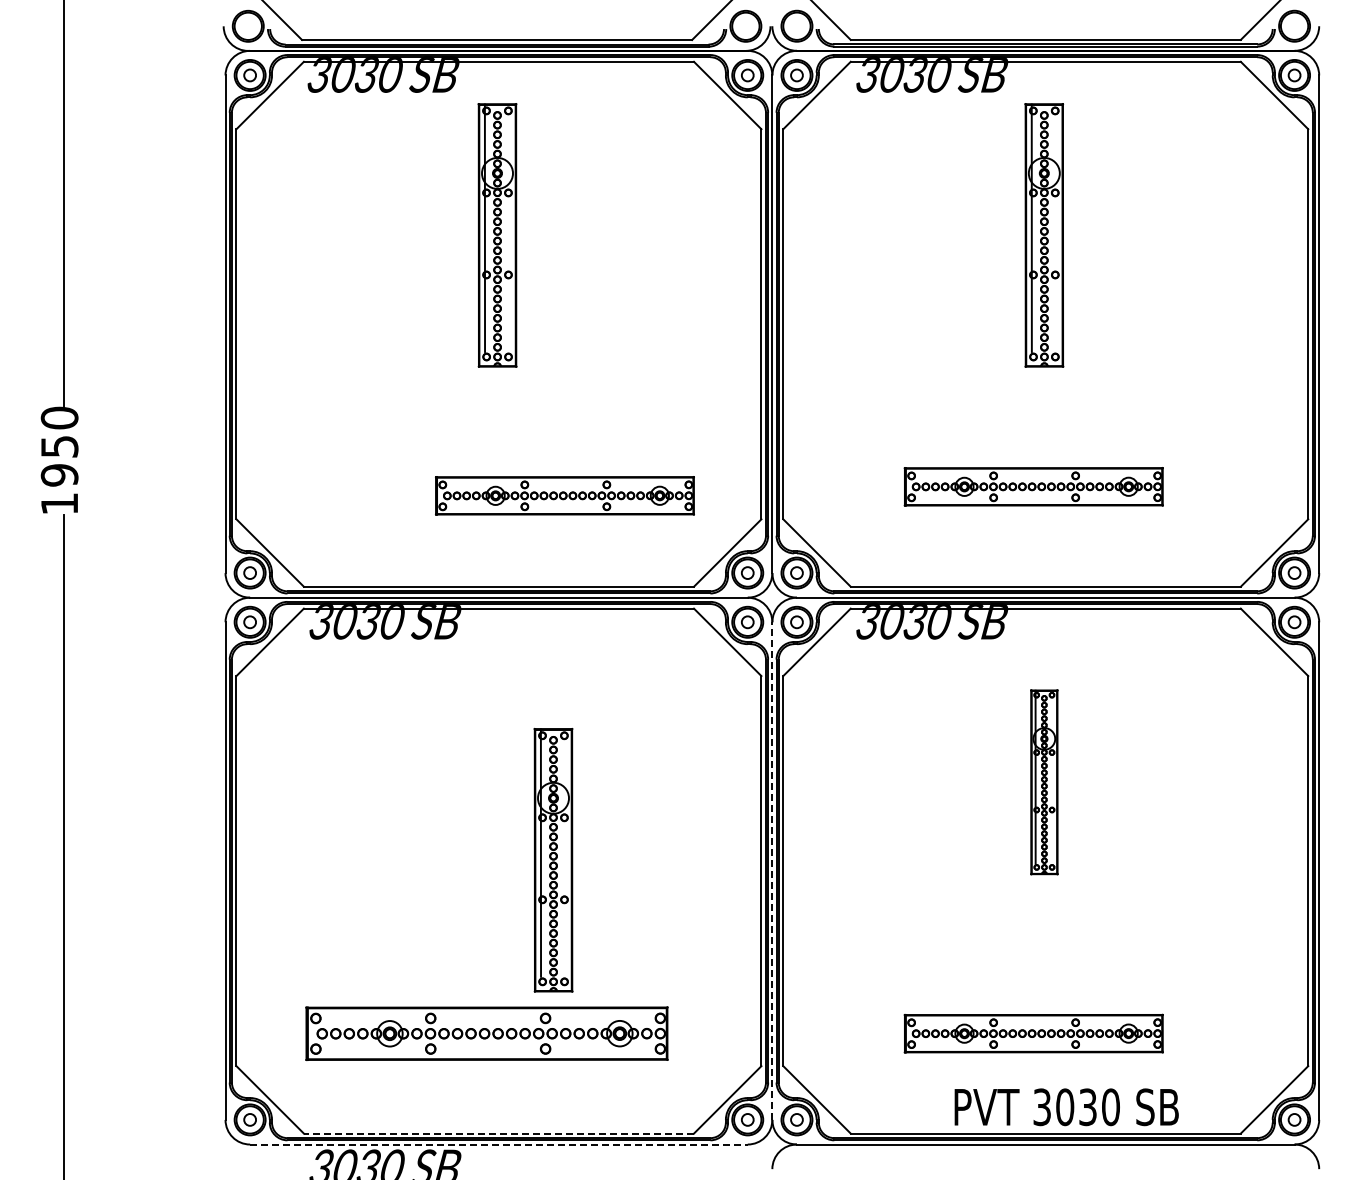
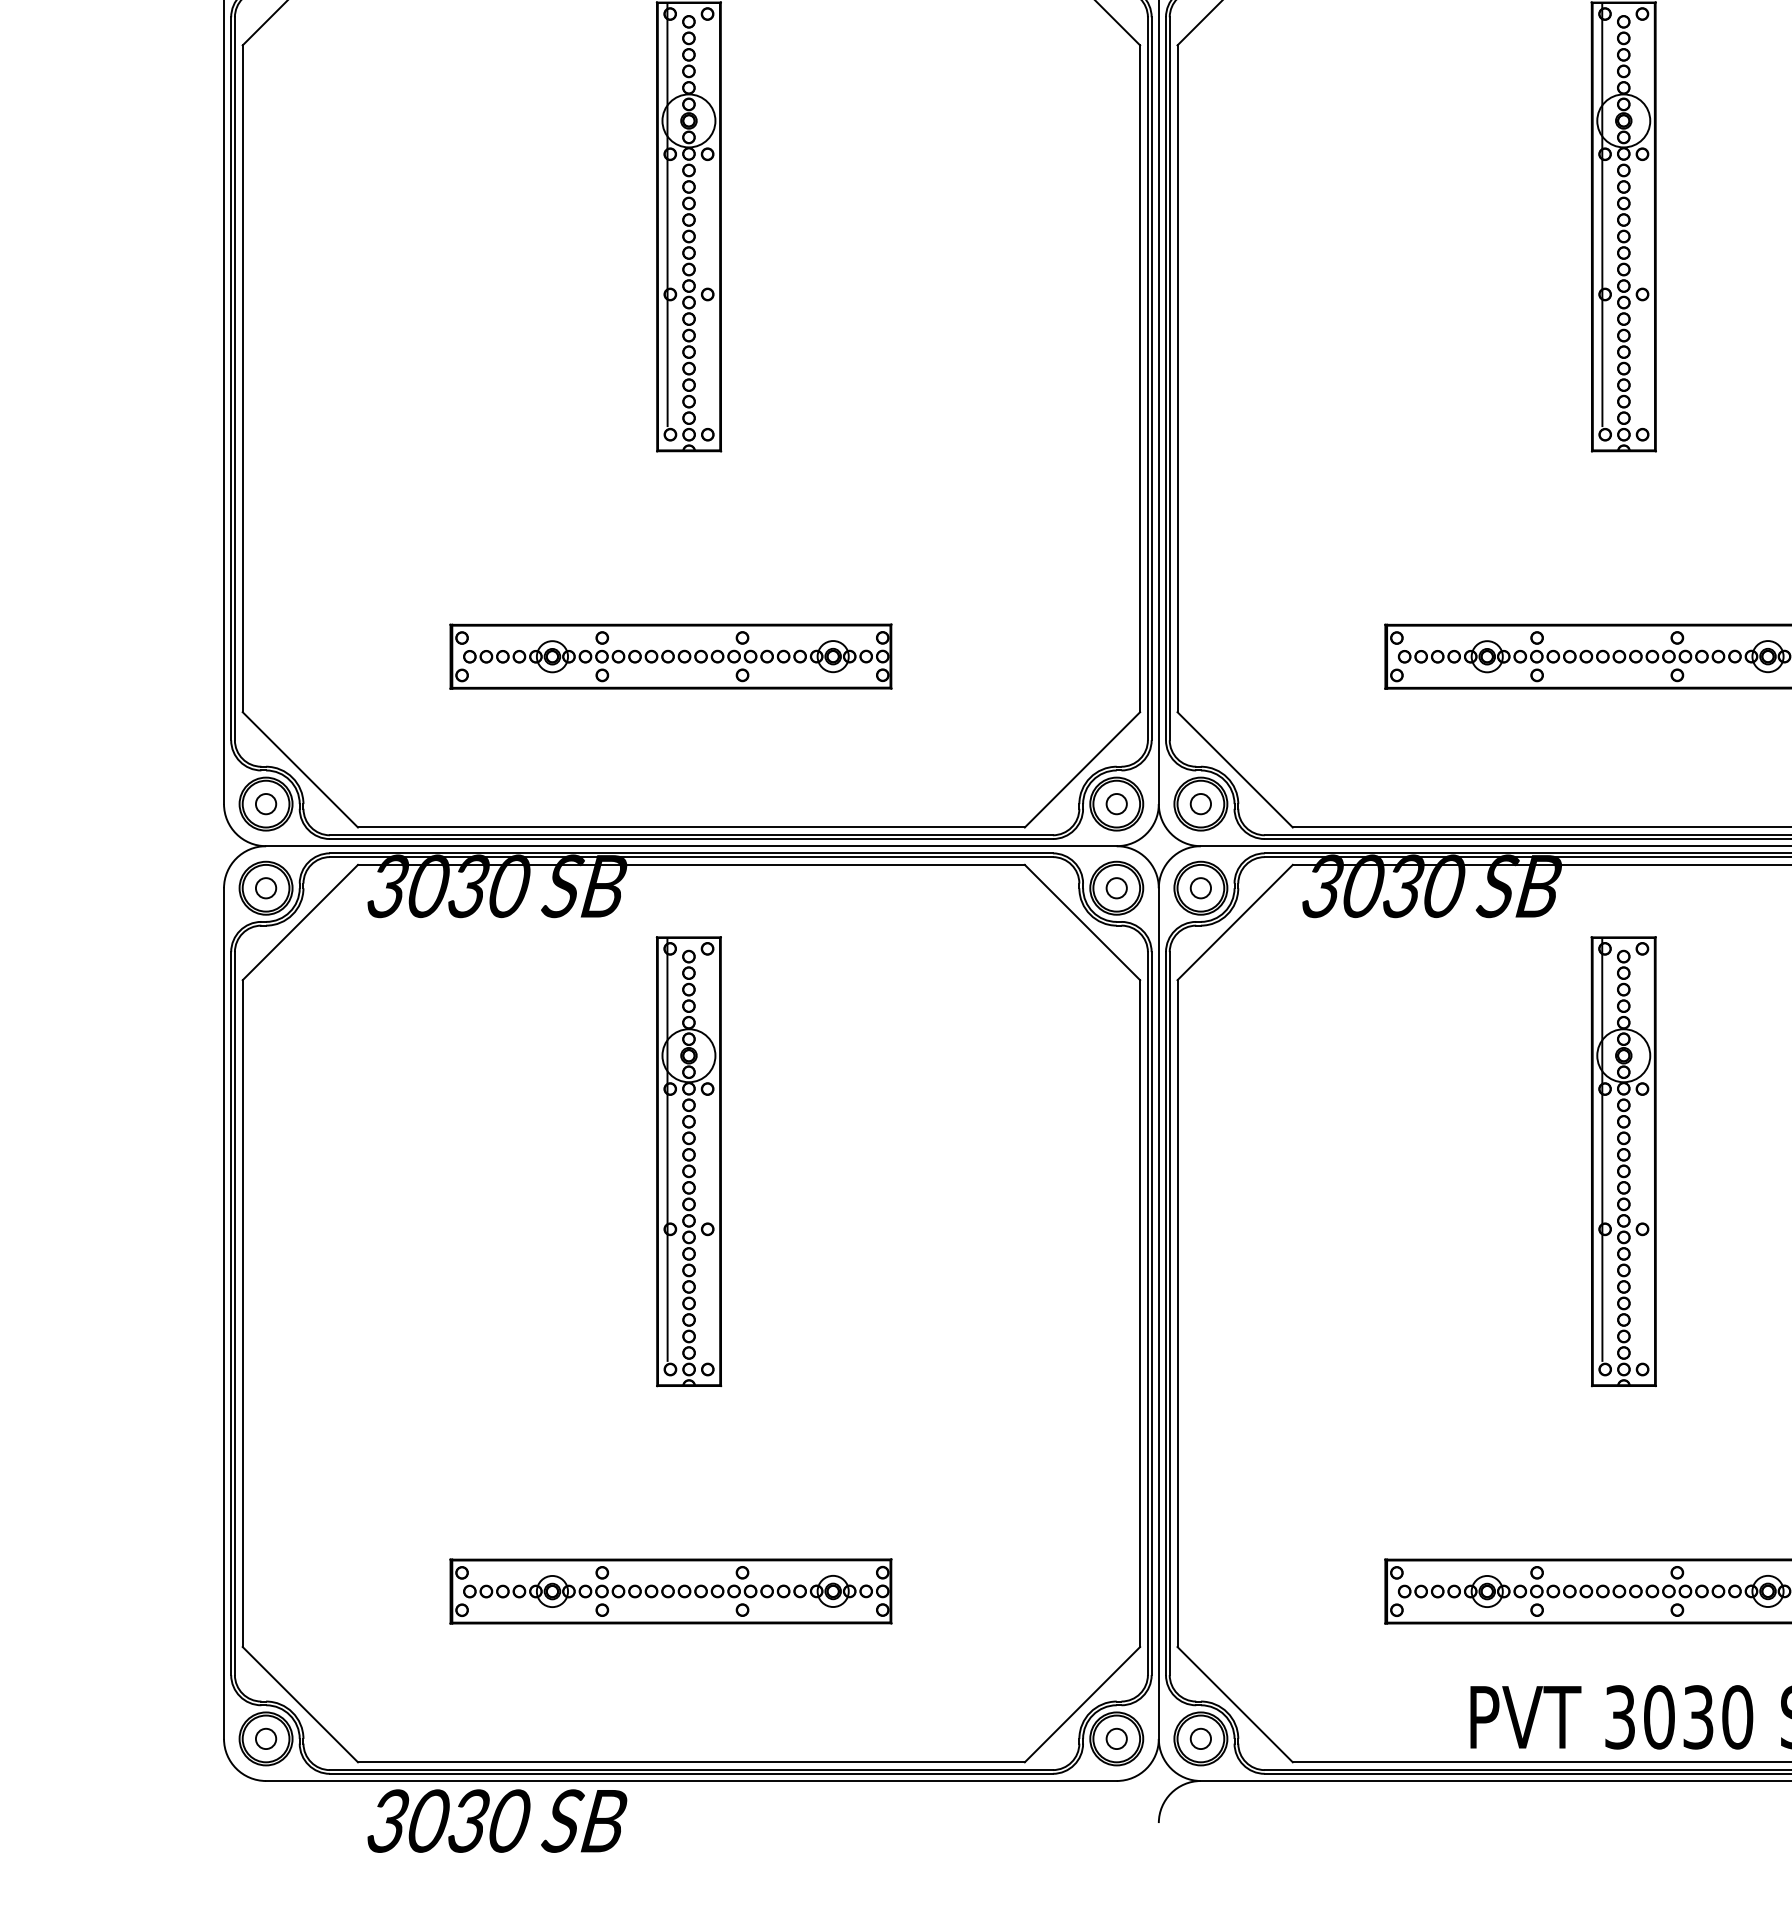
part: (564, 495) -> (670, 656), moved
part: (1044, 782) -> (1624, 1162), size x1.43
part: (553, 860) -> (688, 1162), moved
line: (772, 871) -> (1159, 1314), dashed -> solid
part: (486, 1033) -> (670, 1591), size x0.71
line: (498, 1133) -> (690, 1762), dashed -> solid
line: (498, 1144) -> (690, 1780), dashed -> solid

